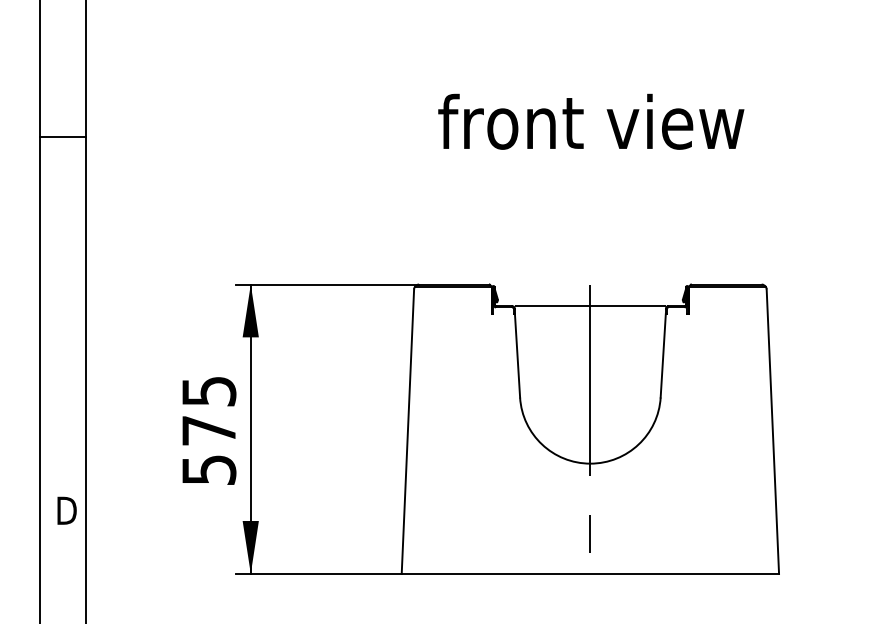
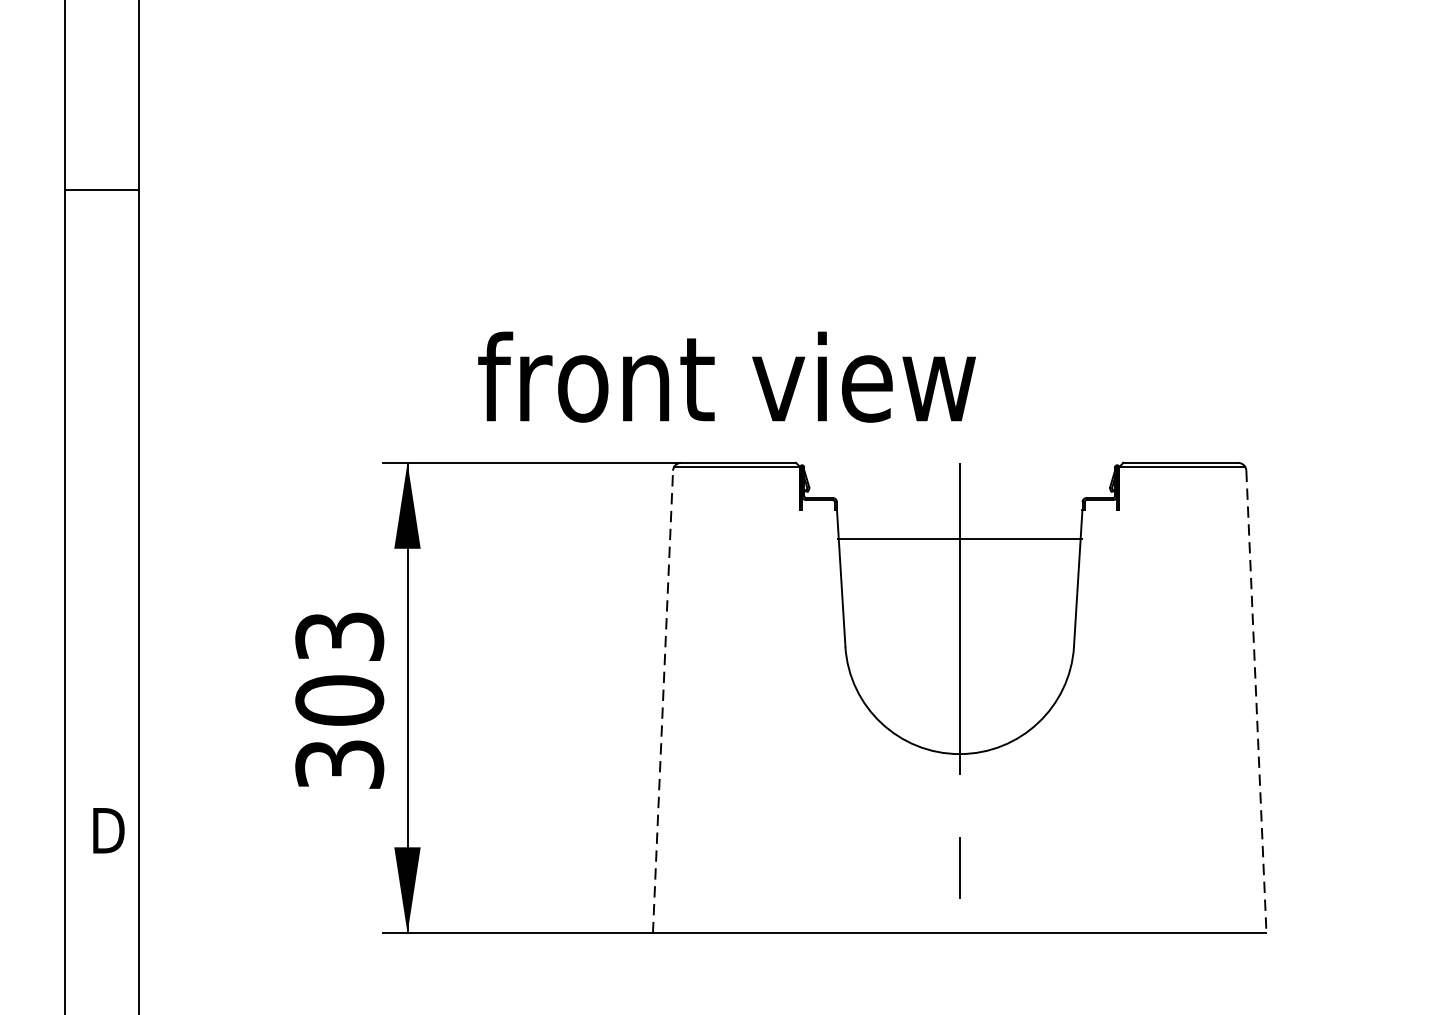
text: (591, 121) -> (727, 376), moved
line: (62, 136) -> (101, 189), moved
line: (589, 306) -> (958, 539), moved
text: (208, 430) -> (338, 700), 575 -> 303
line: (407, 431) -> (662, 701), solid -> dashed
line: (772, 432) -> (1255, 703), solid -> dashed

